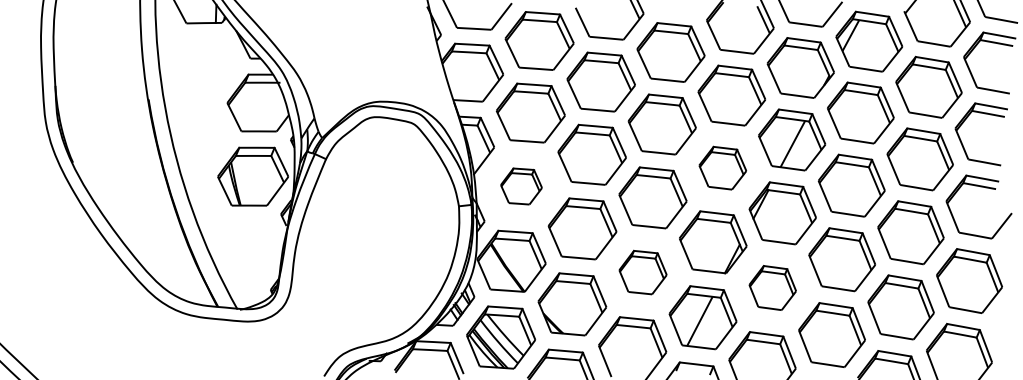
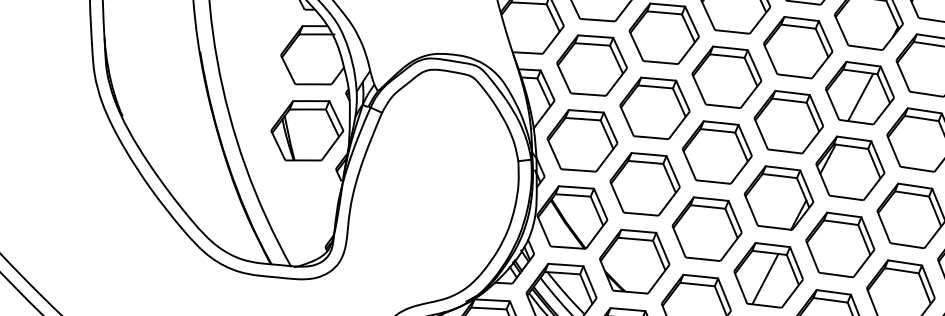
part: (722, 167) -> (788, 121), size x1.43
part: (521, 186) -> (582, 140), size x1.67
part: (642, 272) -> (706, 229), size x1.43
part: (772, 287) -> (839, 244), size x1.43

